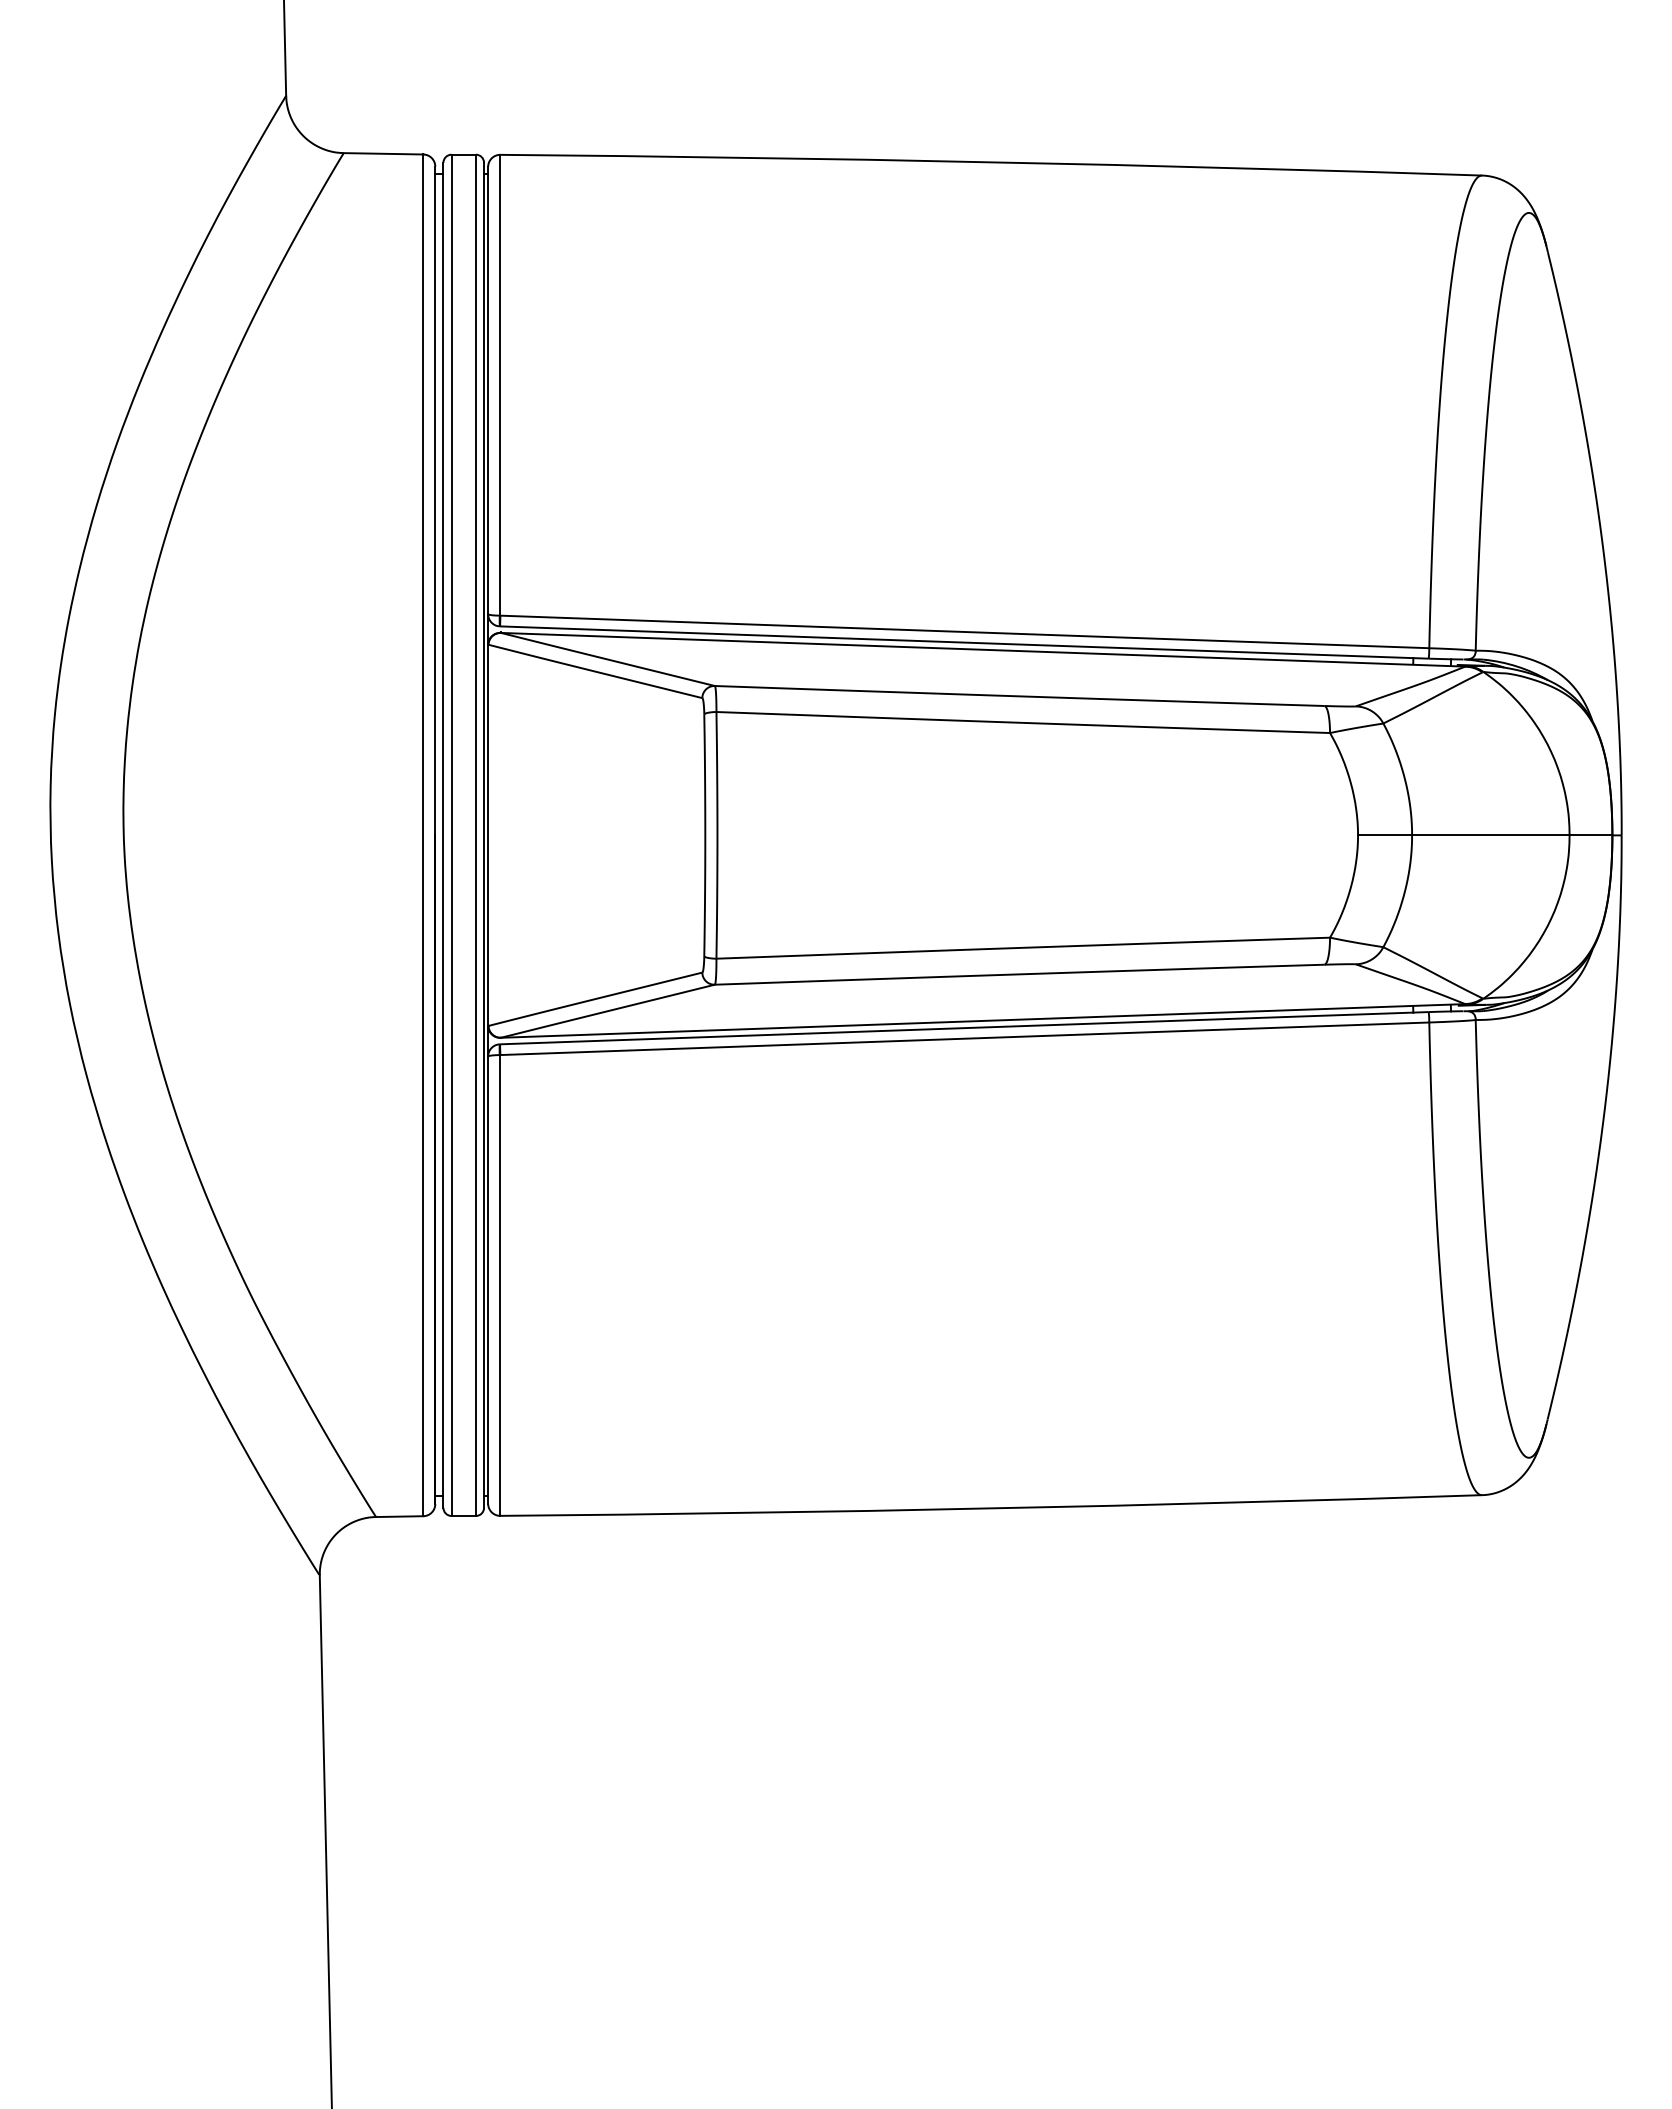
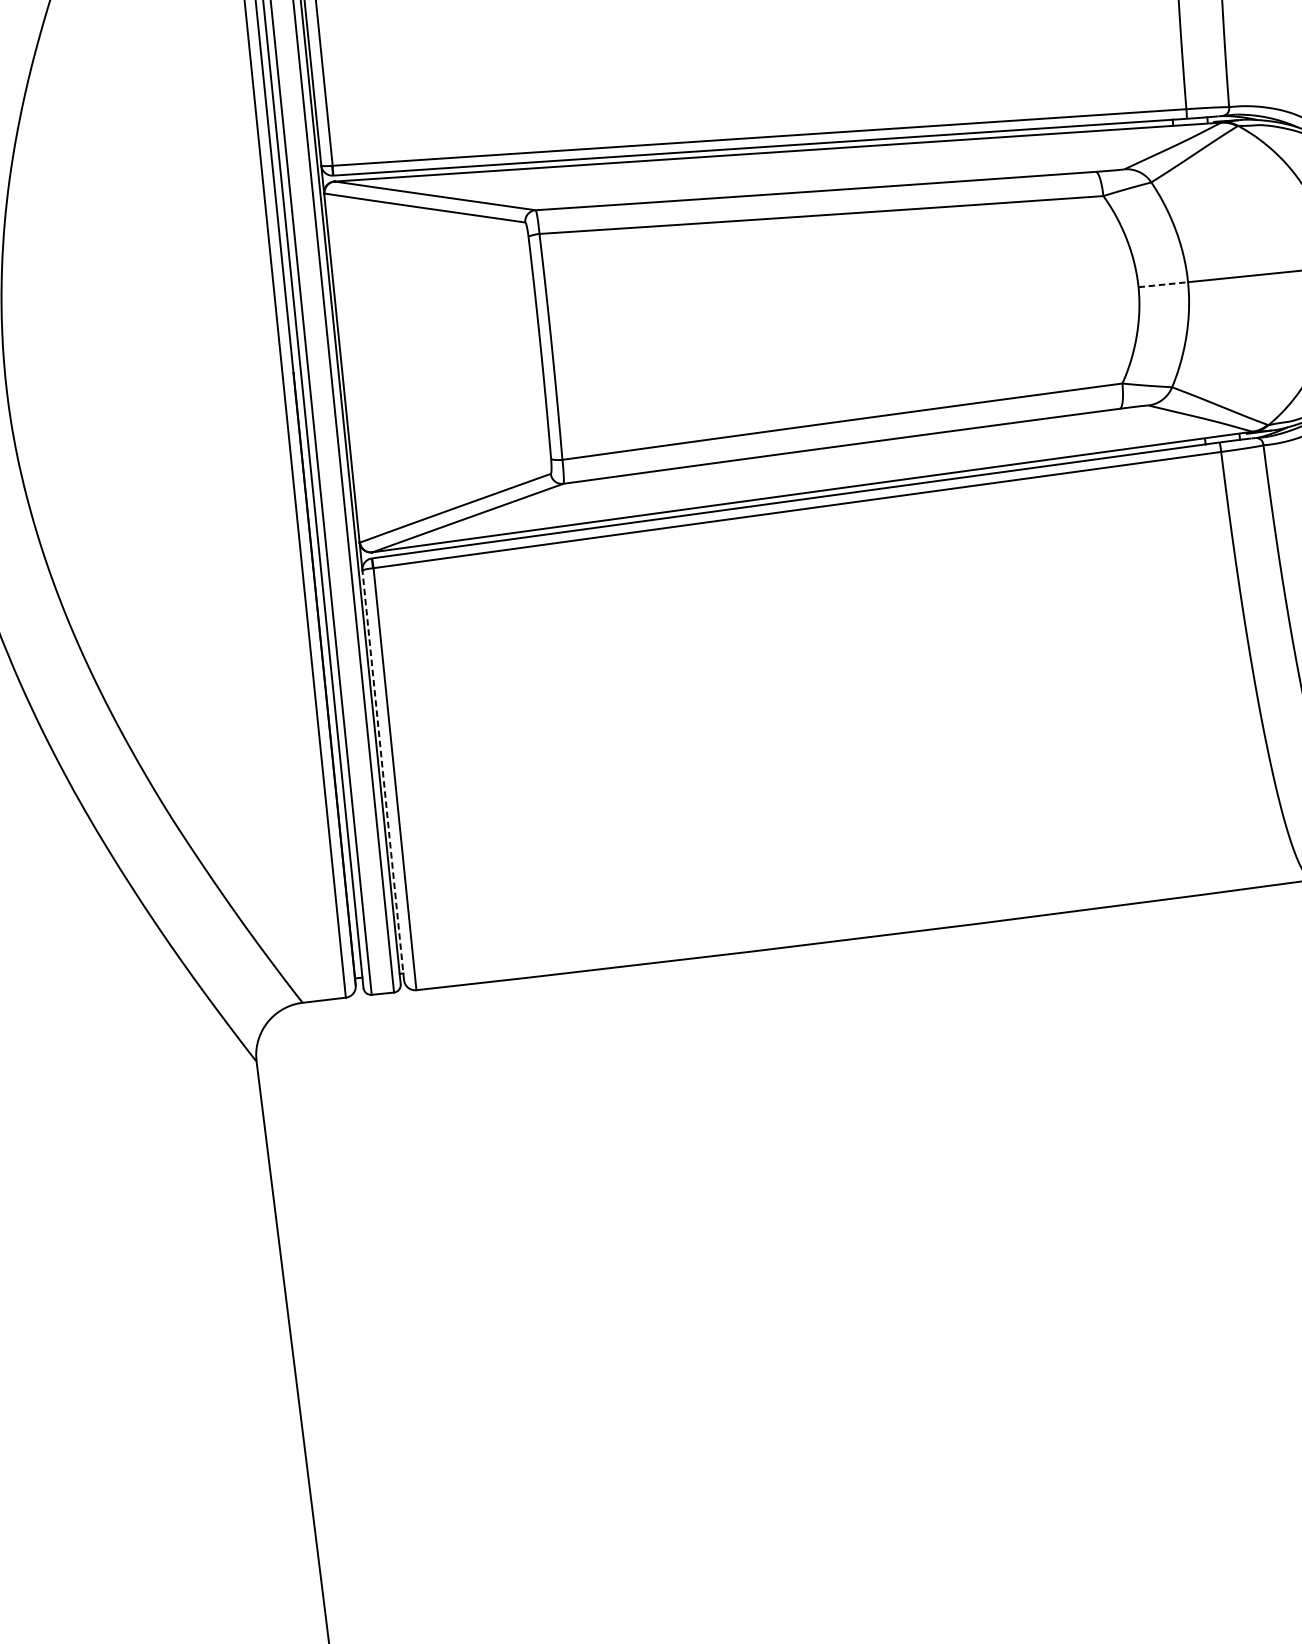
line: (1385, 835) -> (1163, 284), solid -> dashed
line: (488, 1280) -> (383, 775), solid -> dashed

